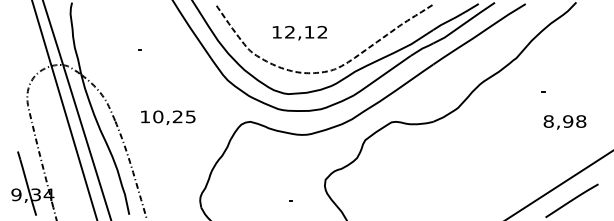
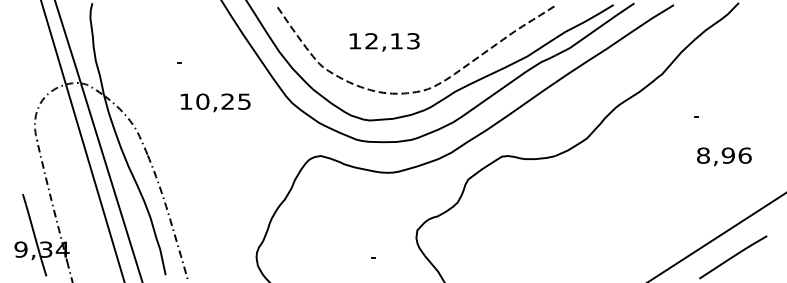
text: (322, 32) -> (413, 41), 12,12 -> 12,13
text: (168, 117) -> (215, 102), moved
text: (580, 121) -> (744, 155), 8,98 -> 8,96

